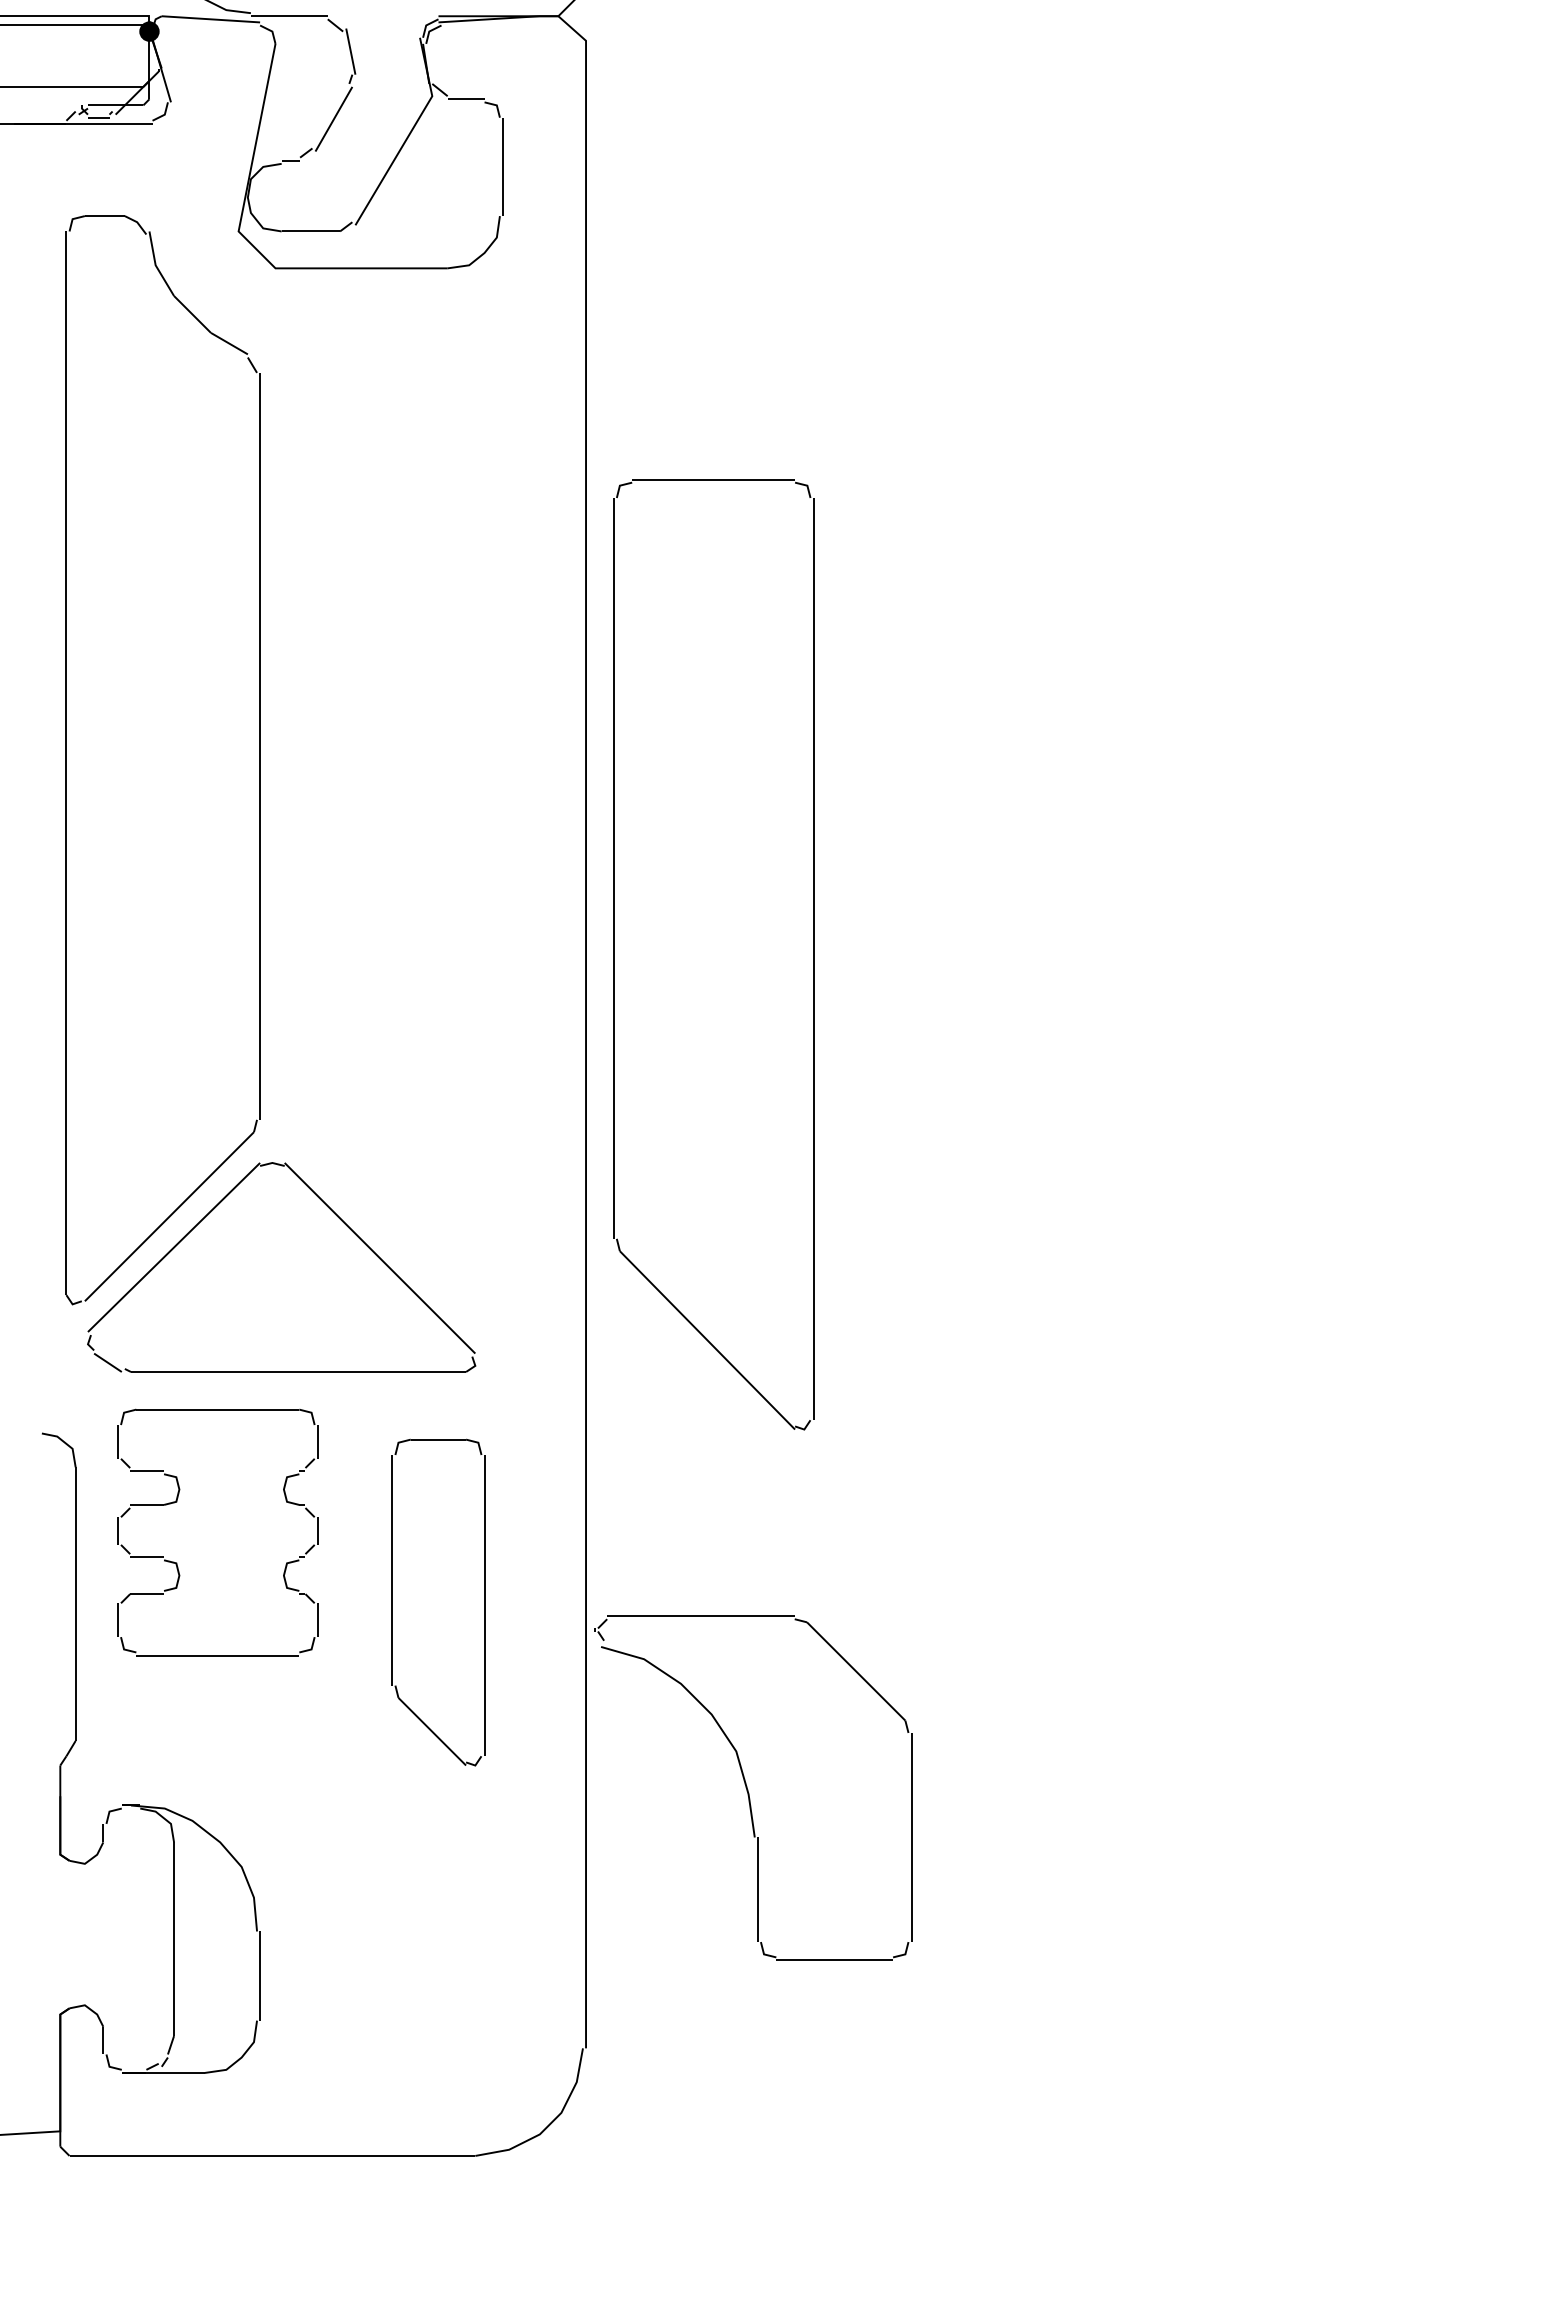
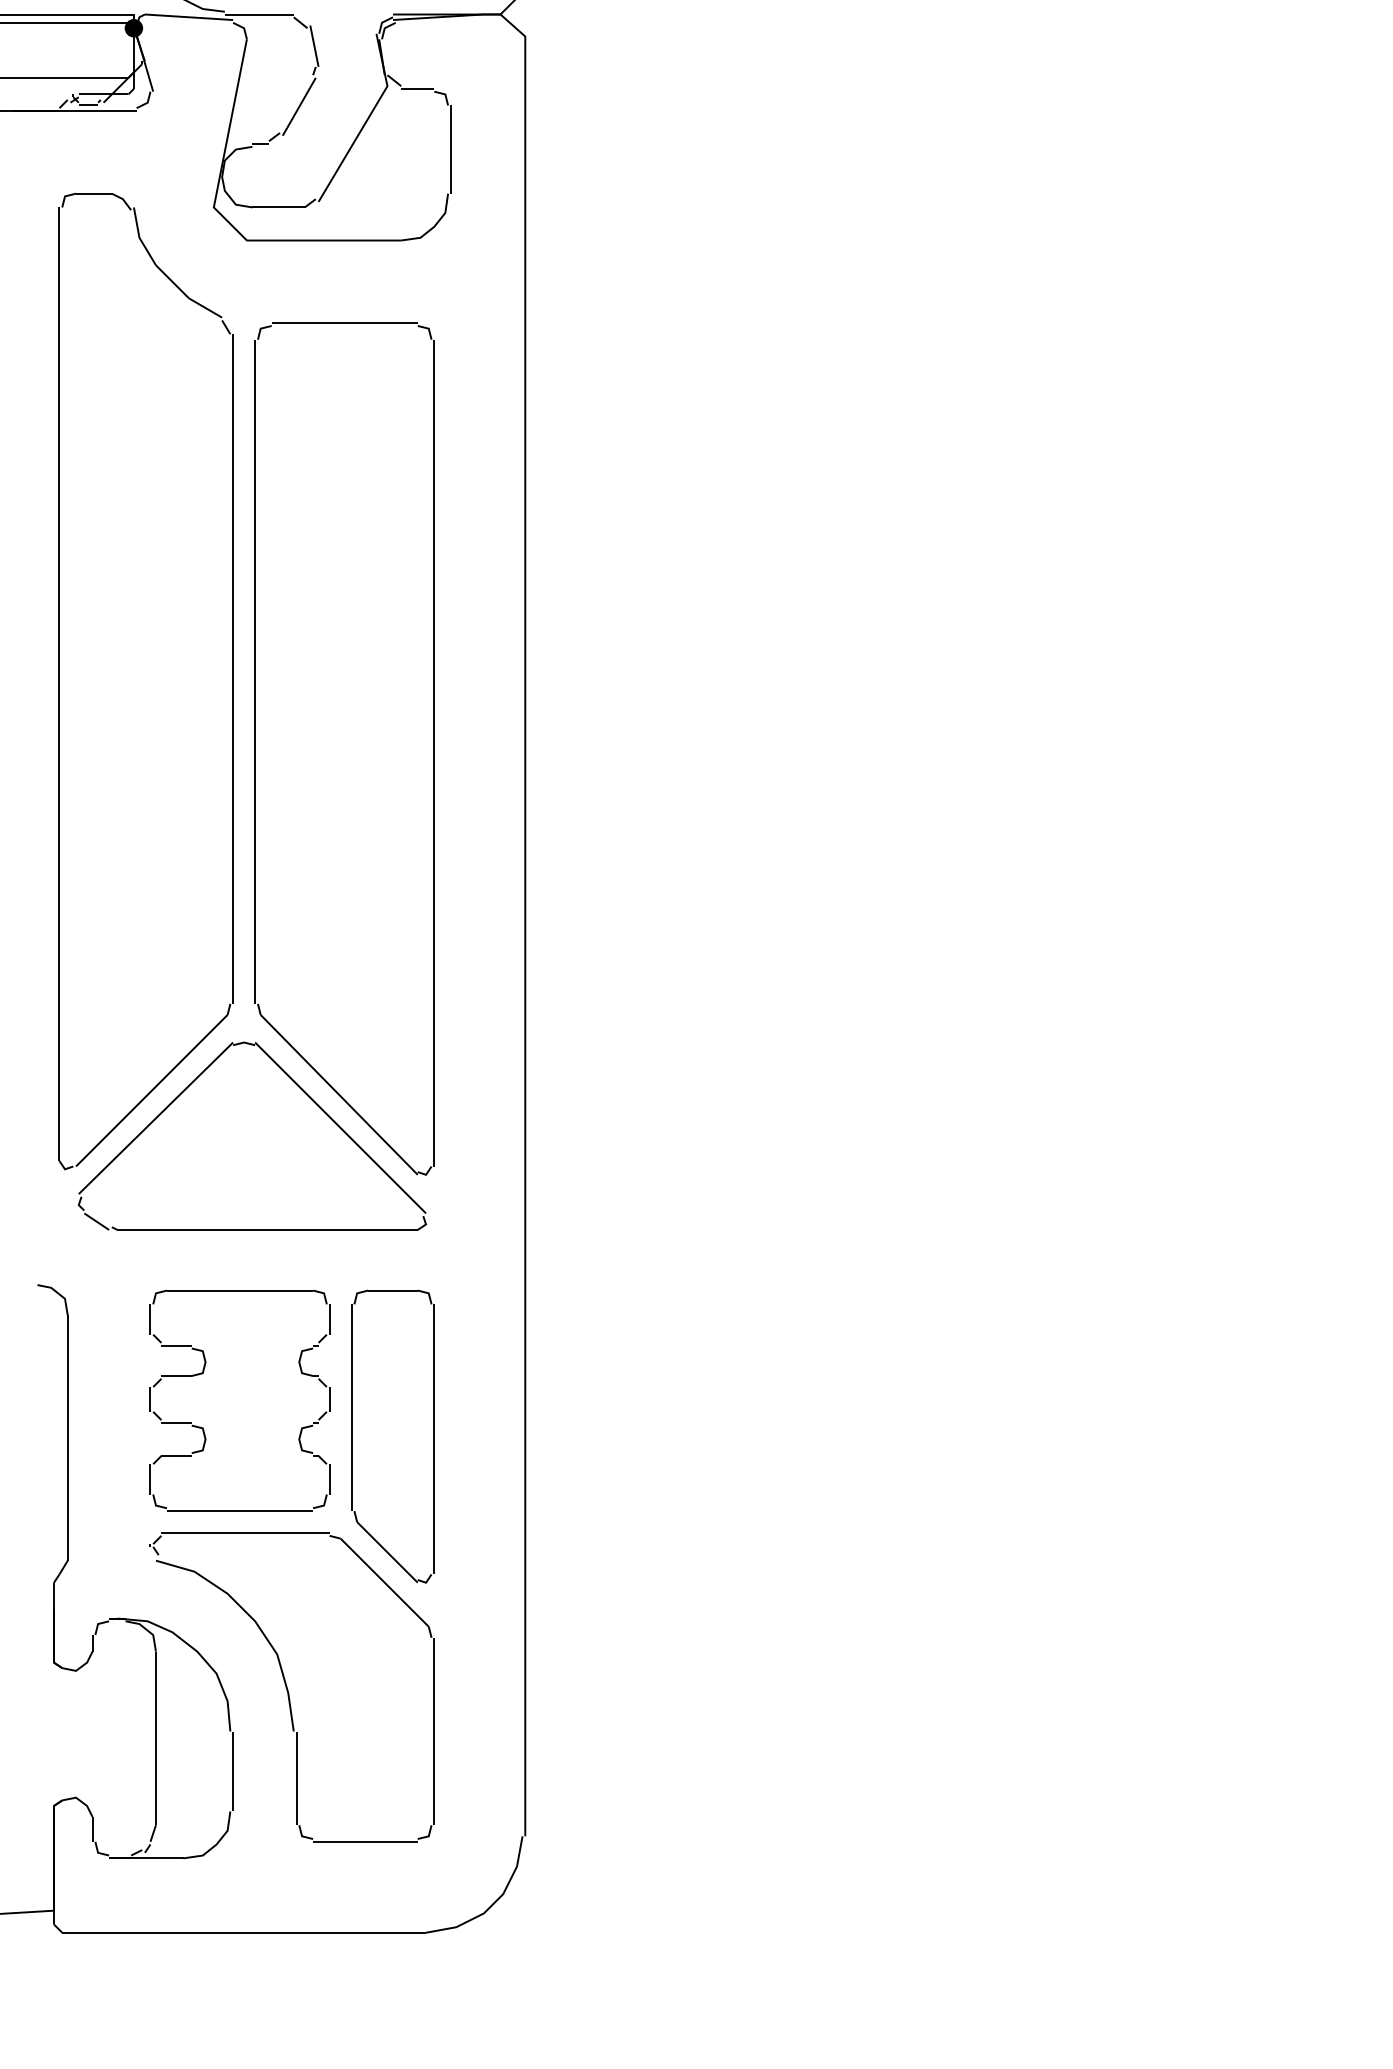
part: (614, 954) -> (255, 748), moved
part: (177, 1502) -> (203, 1373), moved
part: (753, 1787) -> (292, 1686), moved

